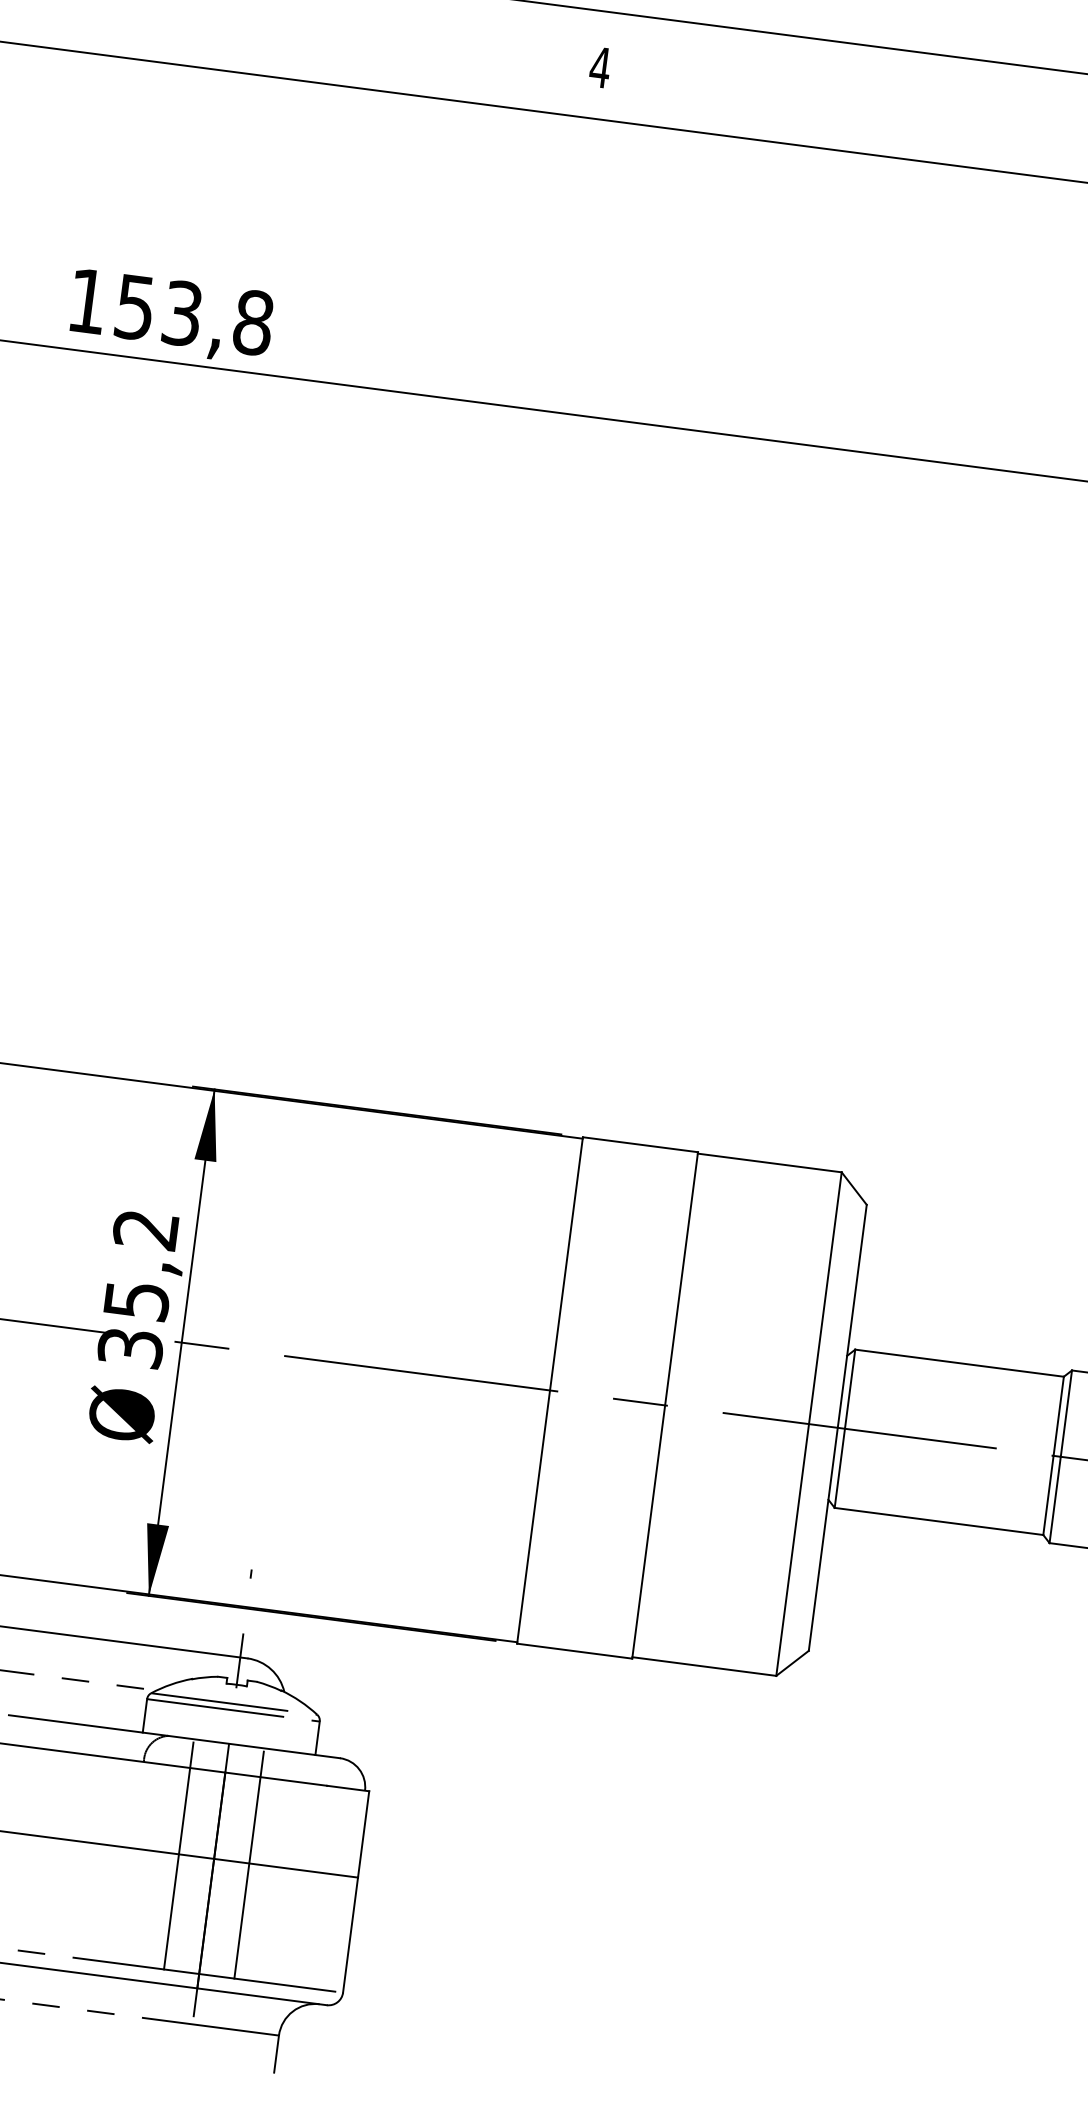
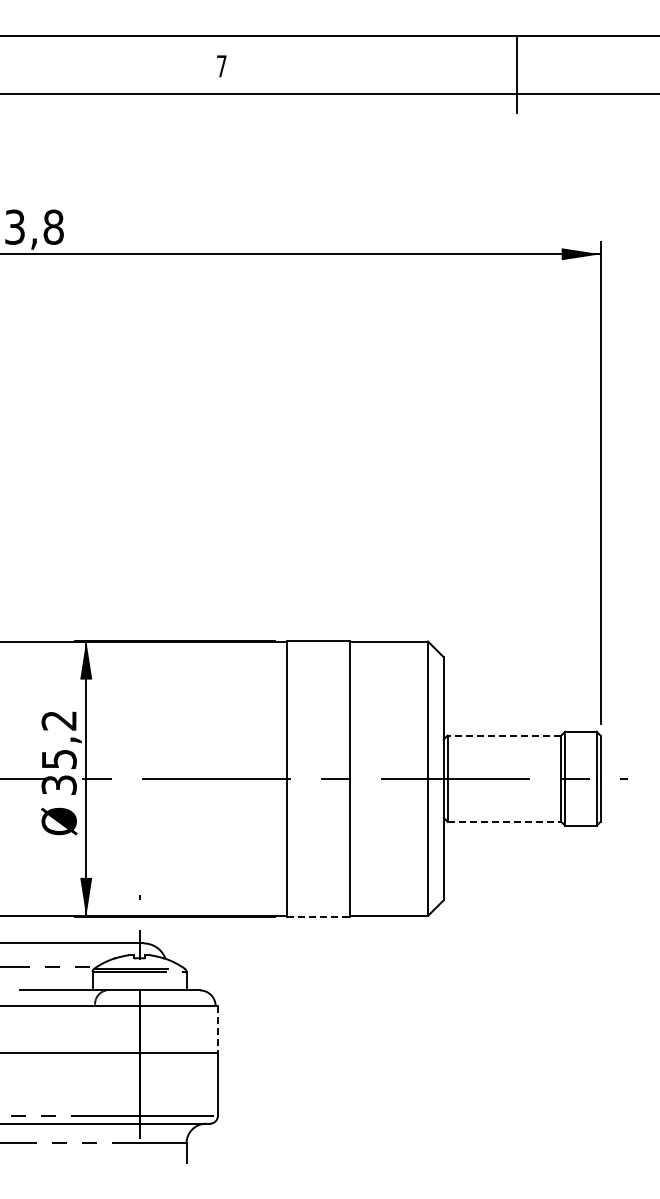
text: (599, 67) -> (221, 66), 4 -> 7
line: (959, 1362) -> (504, 735), solid -> dashed
line: (939, 1520) -> (504, 821), solid -> dashed
line: (575, 1650) -> (318, 916), solid -> dashed
line: (362, 1834) -> (217, 1029), solid -> dashed
line: (179, 1855) -> (120, 1053), removed
line: (248, 1864) -> (158, 1053), removed

